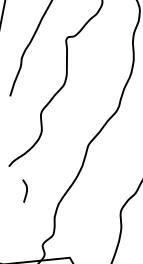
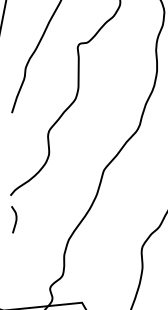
curve: (26, 190) -> (15, 219), moved

